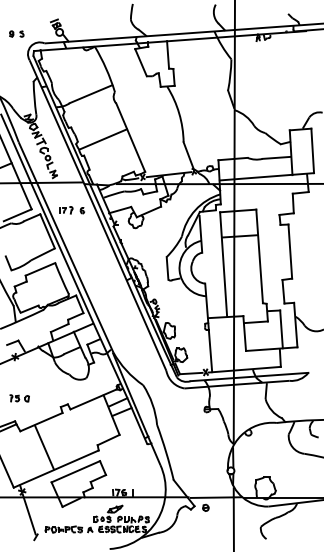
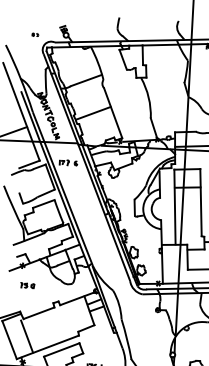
part: (16, 33) -> (35, 34), size x0.6
part: (19, 398) -> (27, 285), moved
line: (44, 447) -> (27, 336), moved

